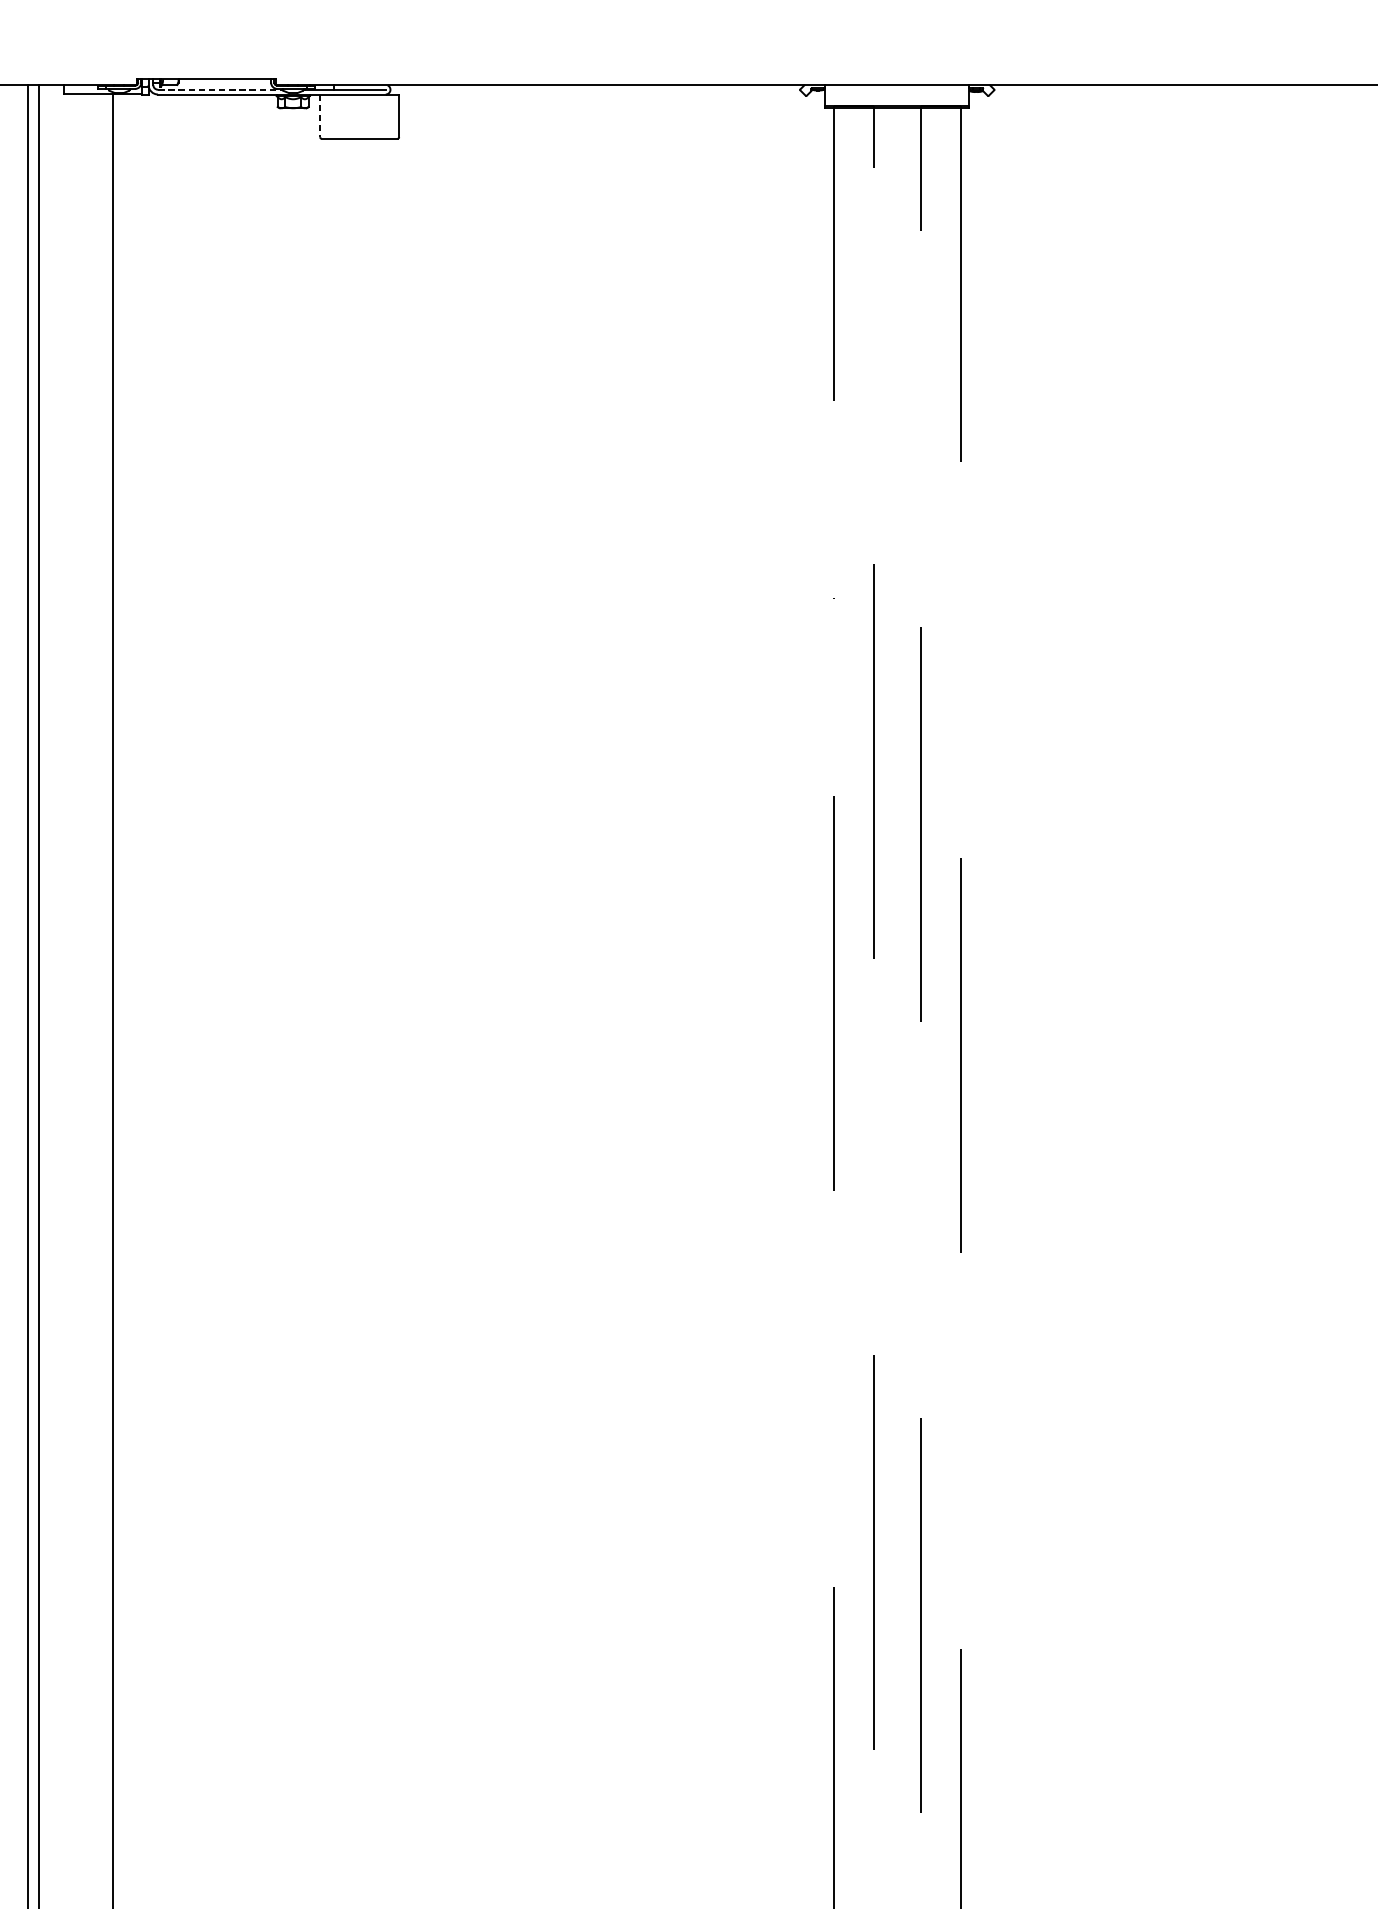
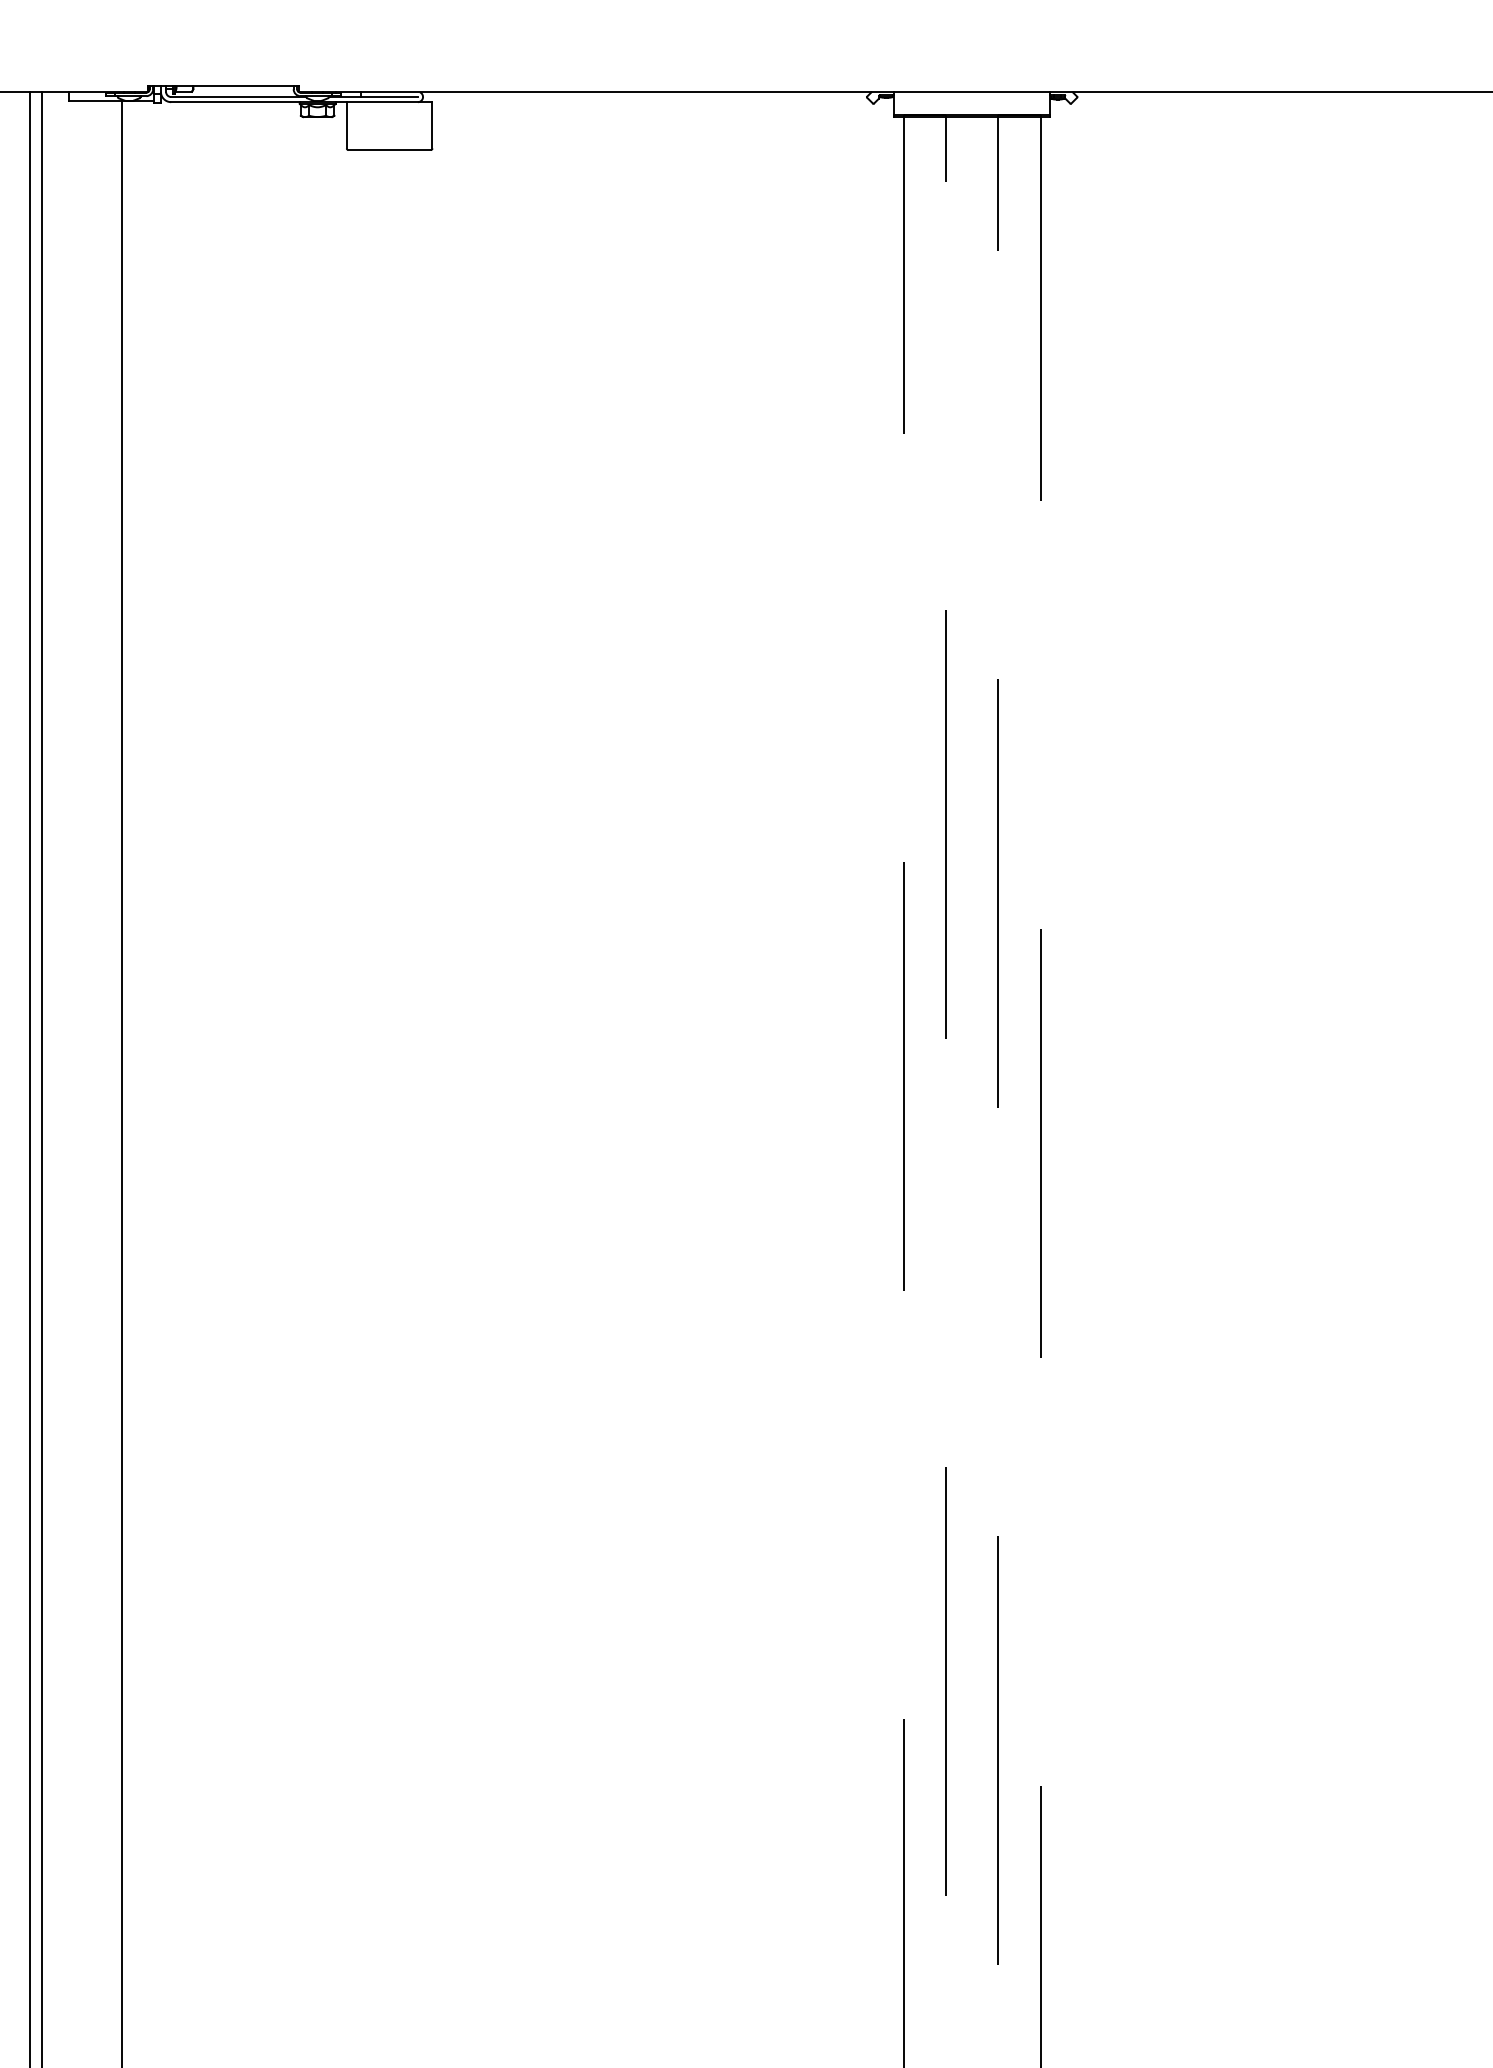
line: (220, 90) -> (238, 97), dashed -> solid
line: (319, 116) -> (346, 125), dashed -> solid

